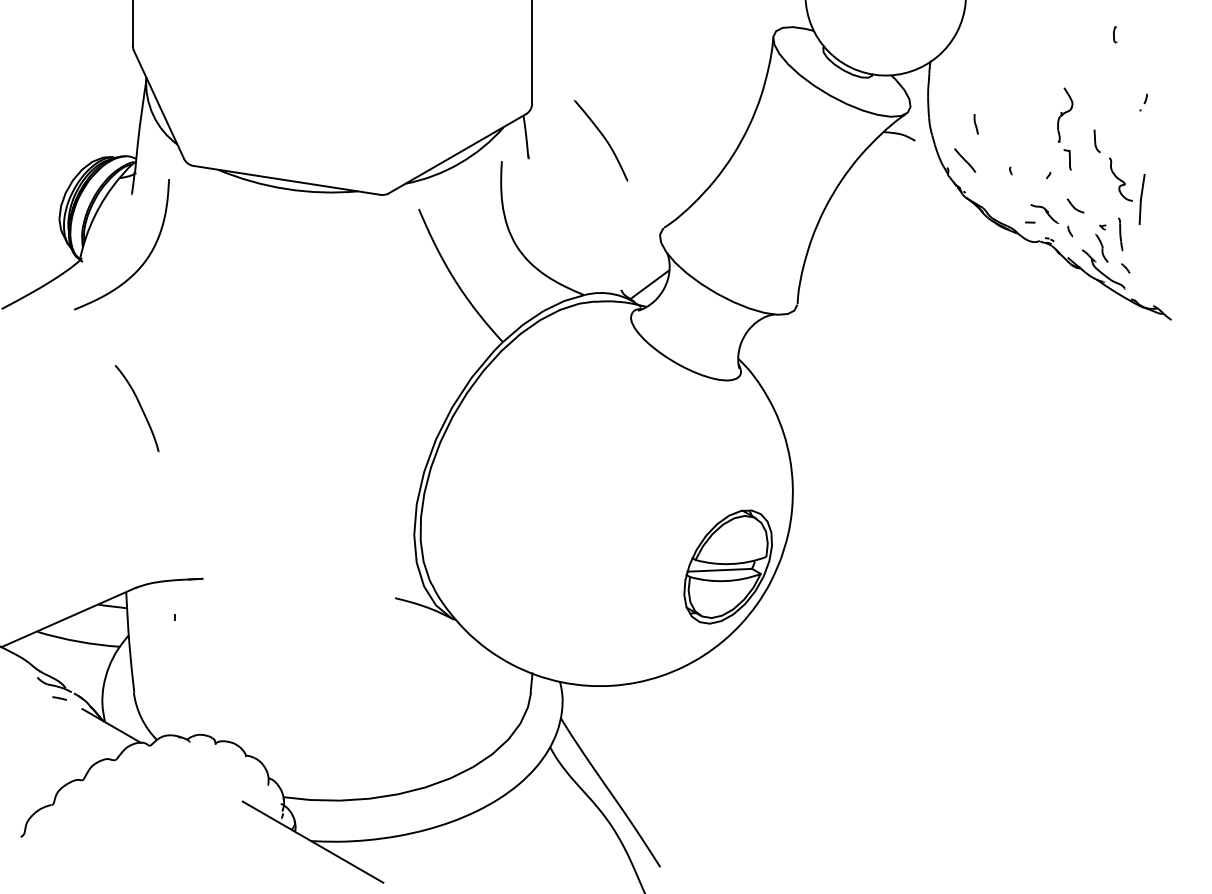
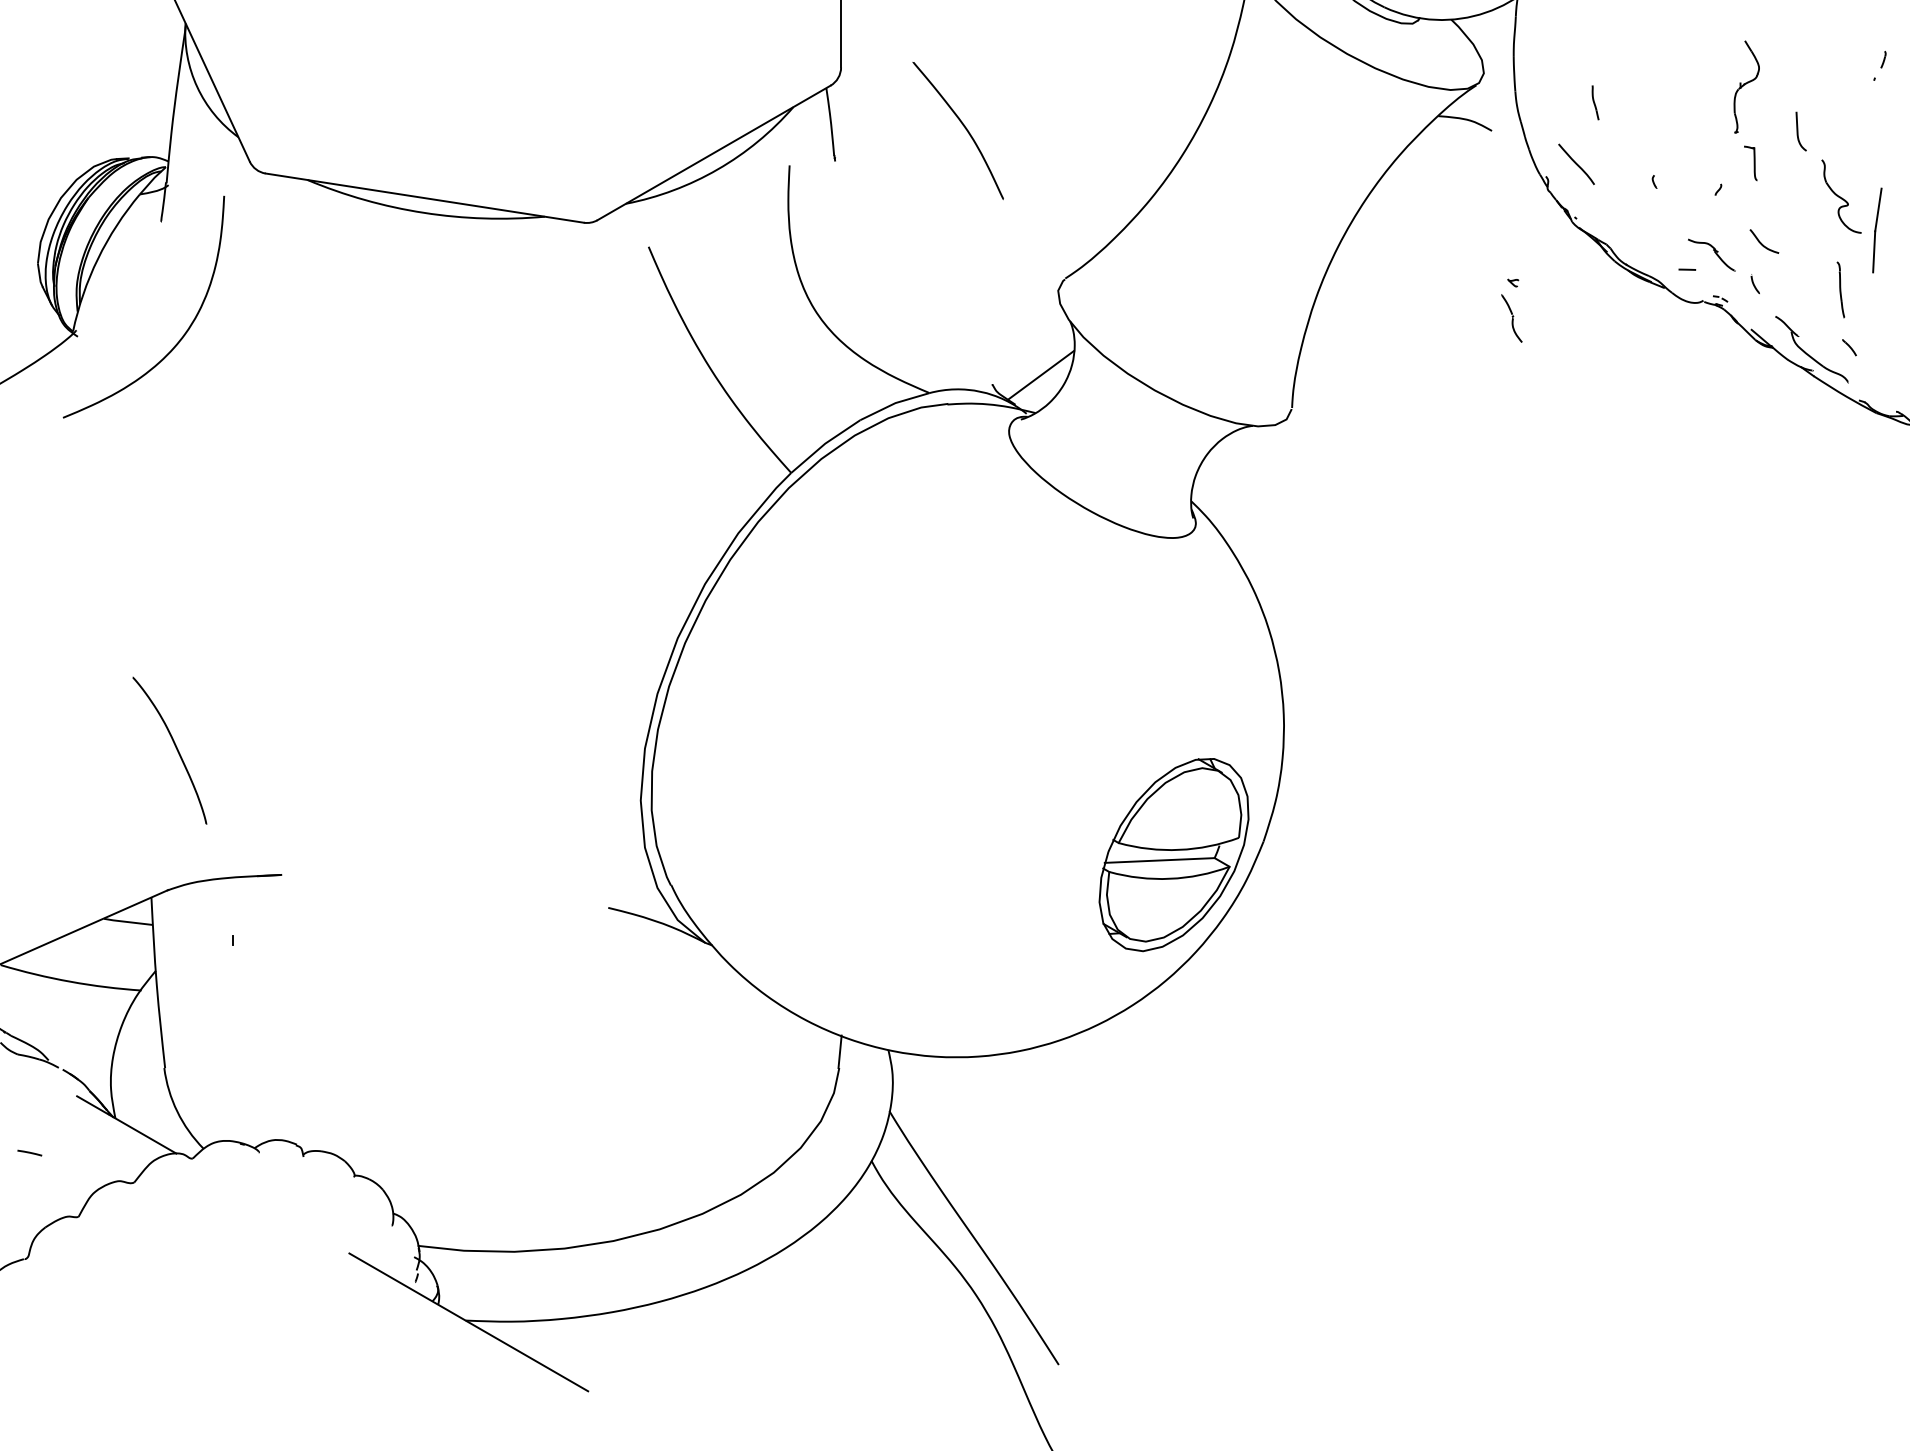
part: (1101, 243) -> (1510, 310), moved
curve: (139, 406) -> (173, 747), moved
line: (59, 698) -> (29, 1153), moved

